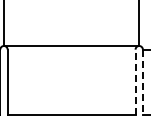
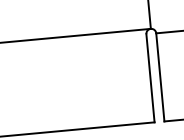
line: (135, 82) -> (150, 78), dashed -> solid
line: (142, 82) -> (159, 77), dashed -> solid

